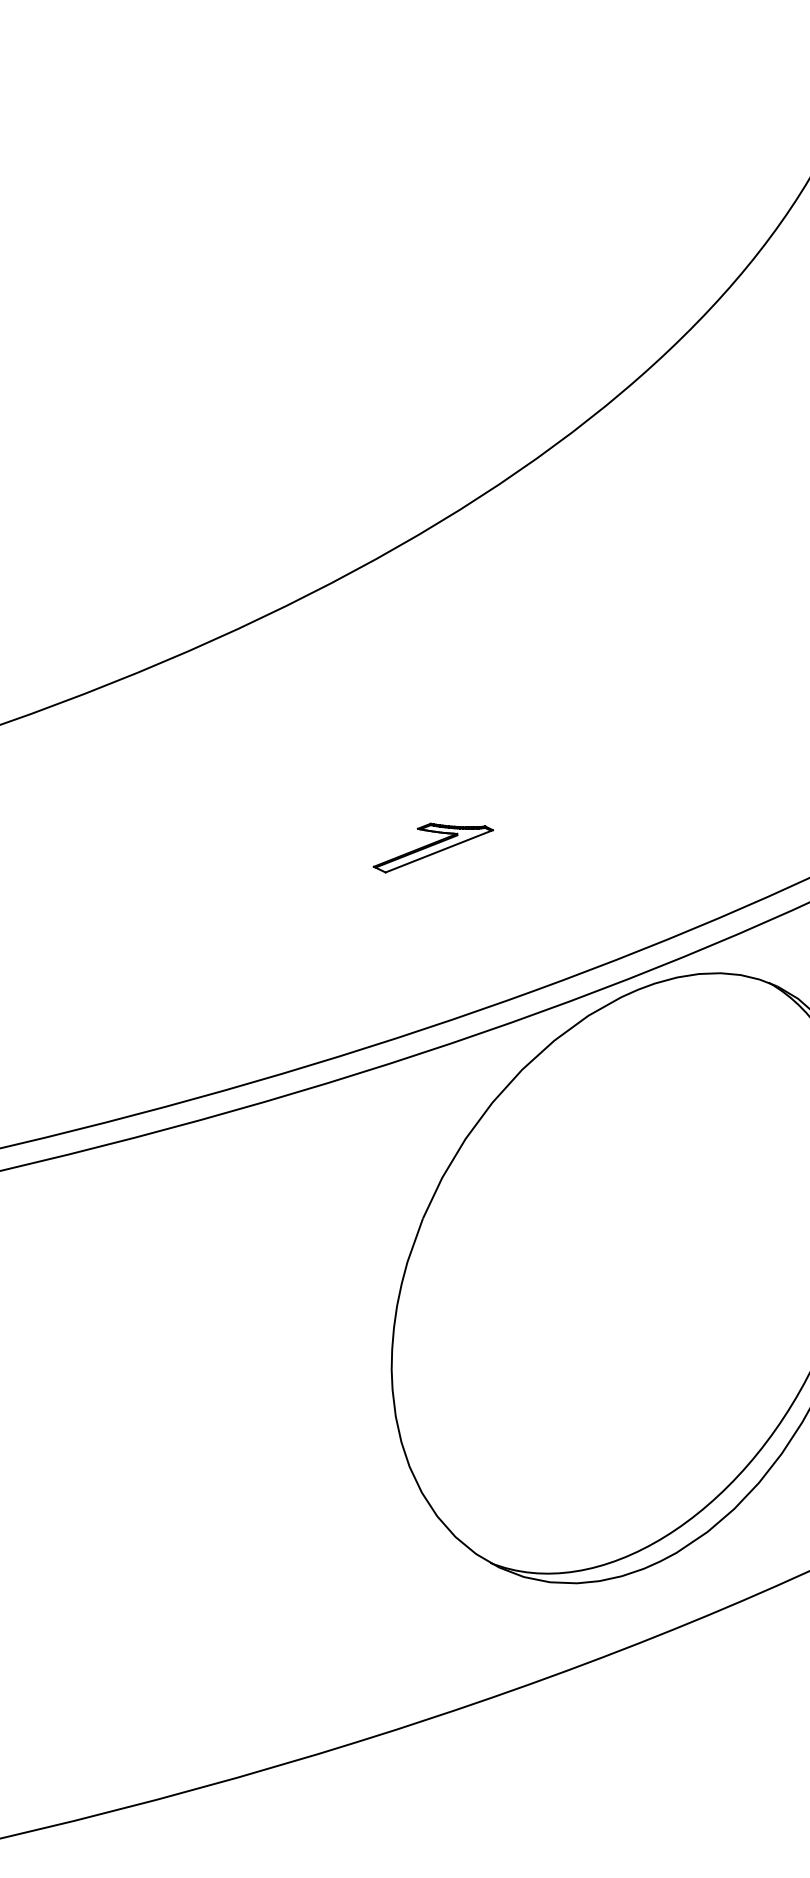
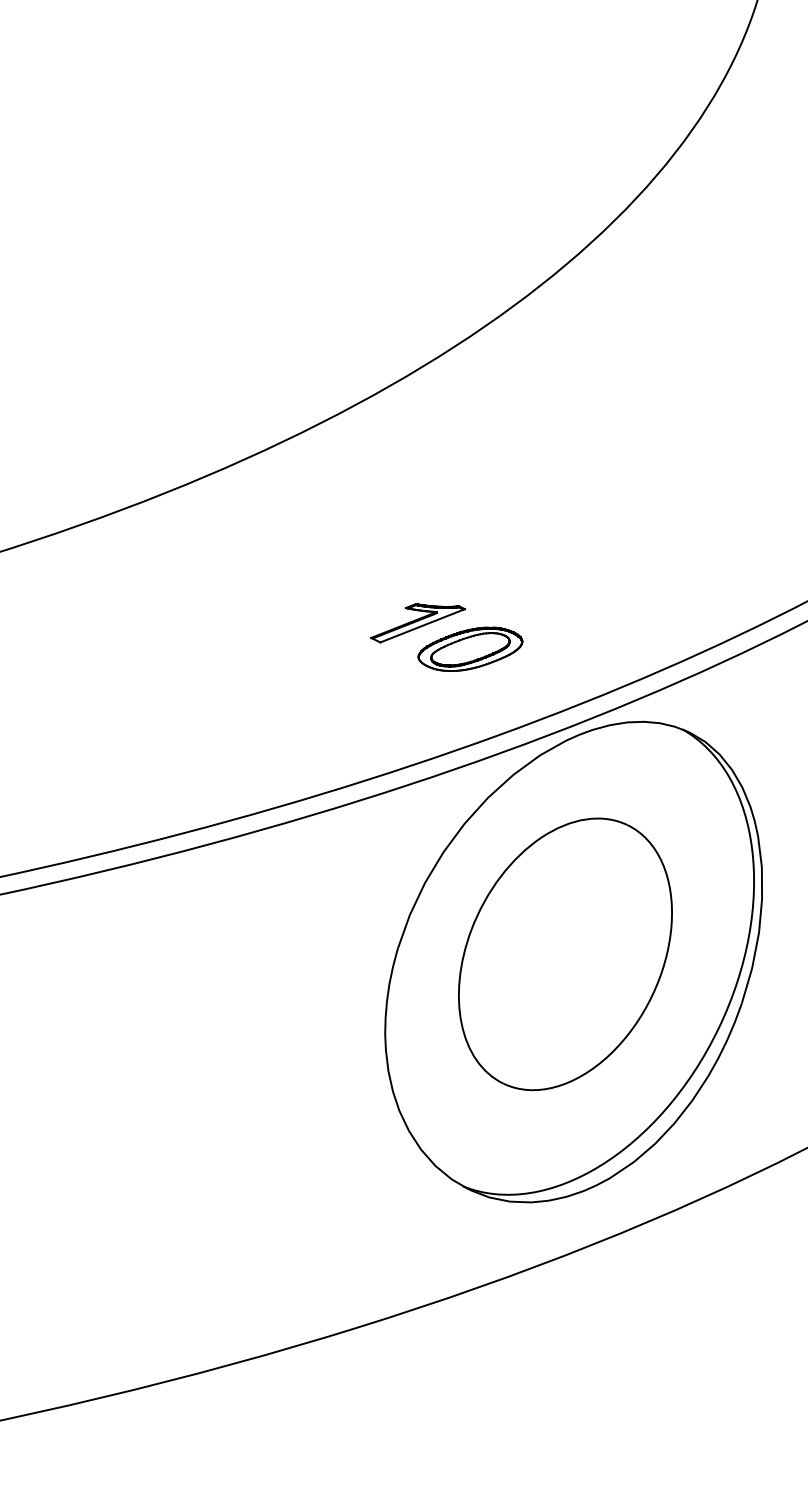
part: (499, 880) -> (470, 648), added
part: (620, 1268) -> (565, 954), added

